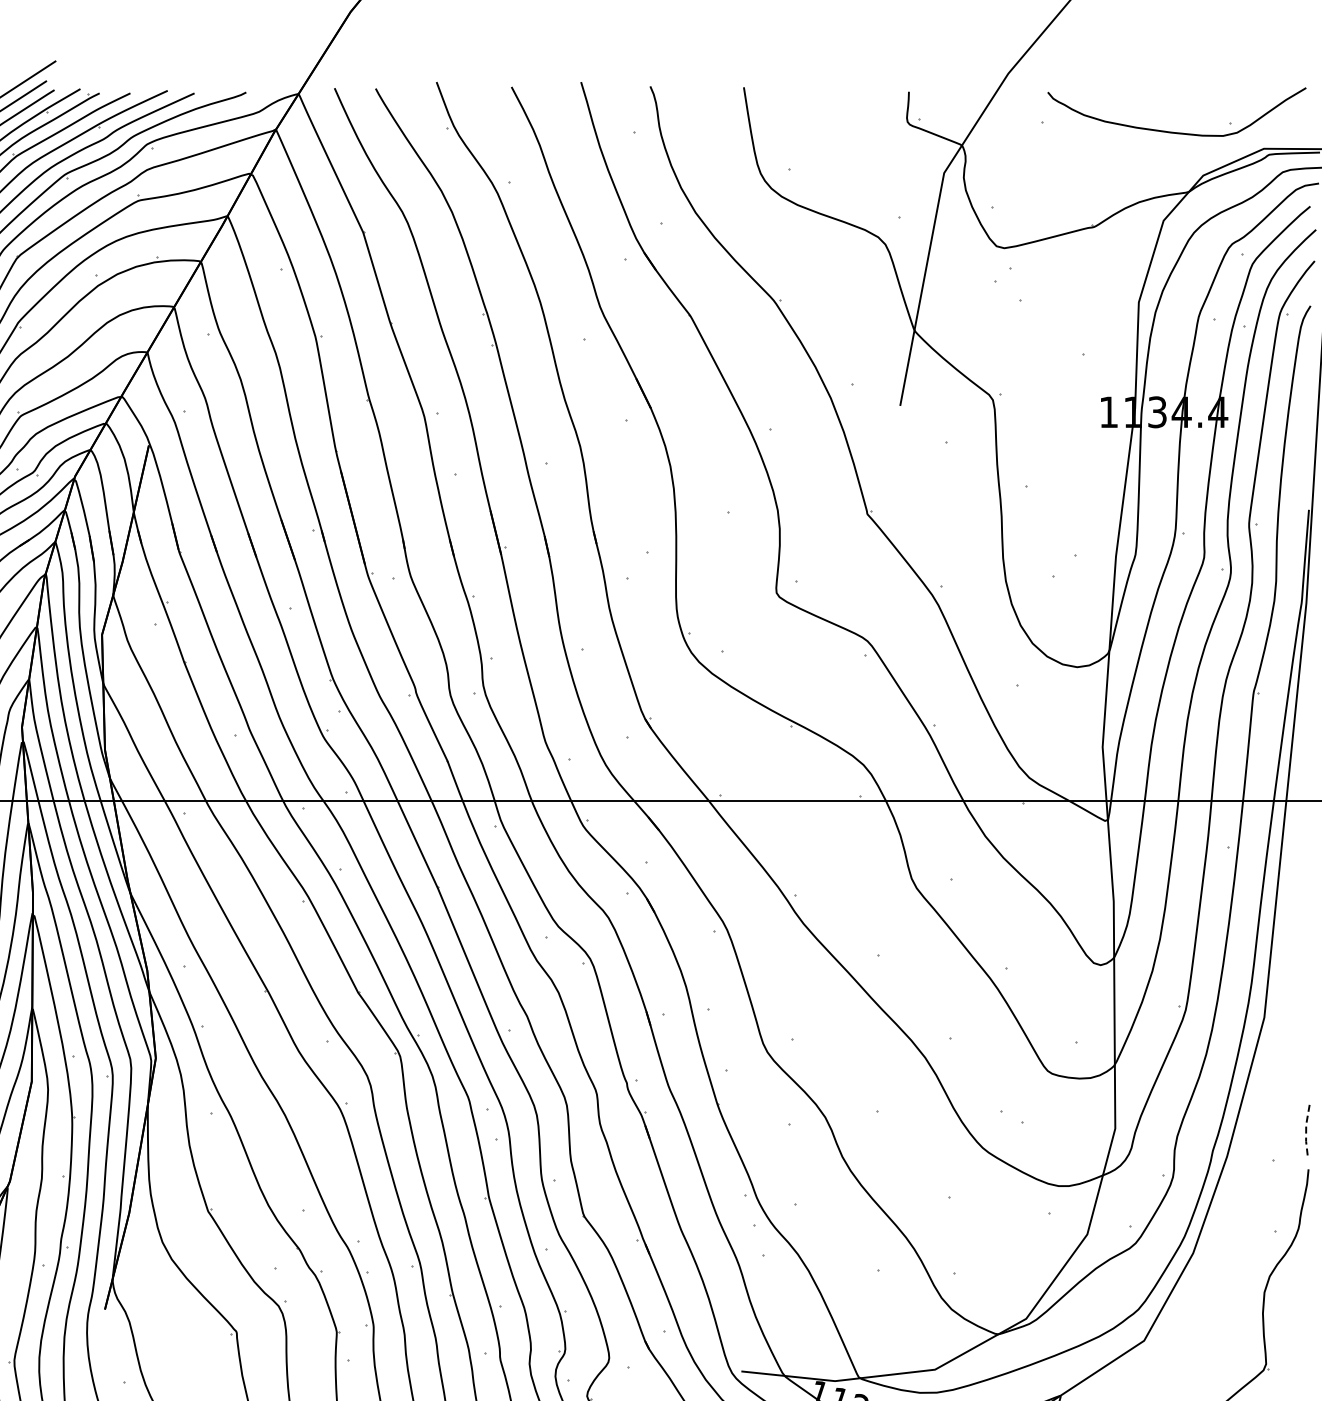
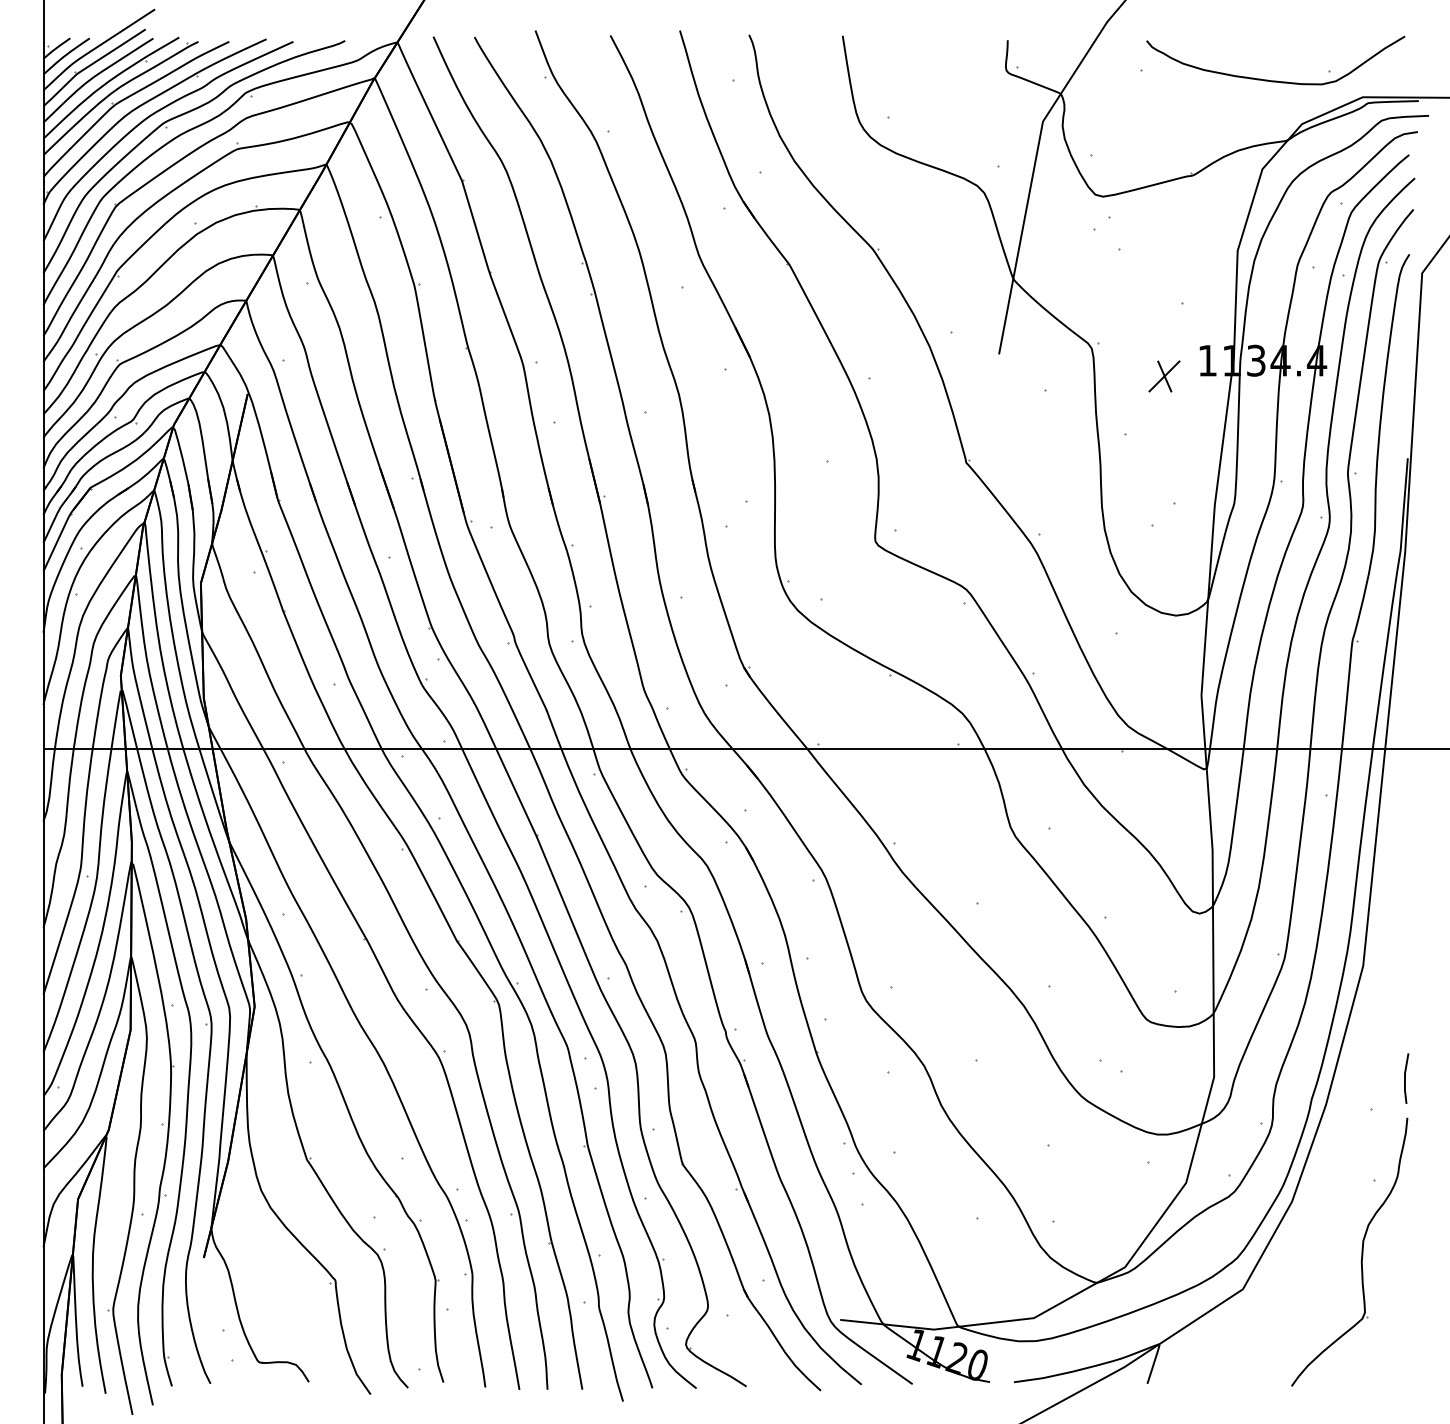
part: (1065, 428) -> (1164, 376), added
line: (1305, 1131) -> (1404, 1079), dashed -> solid

